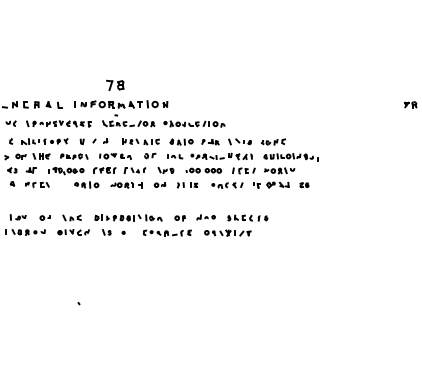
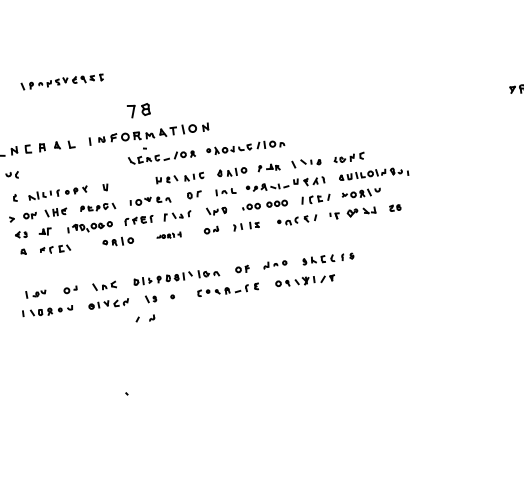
part: (58, 123) -> (62, 81), moved
part: (100, 140) -> (145, 317), moved
part: (126, 185) -> (168, 236), size x0.6

